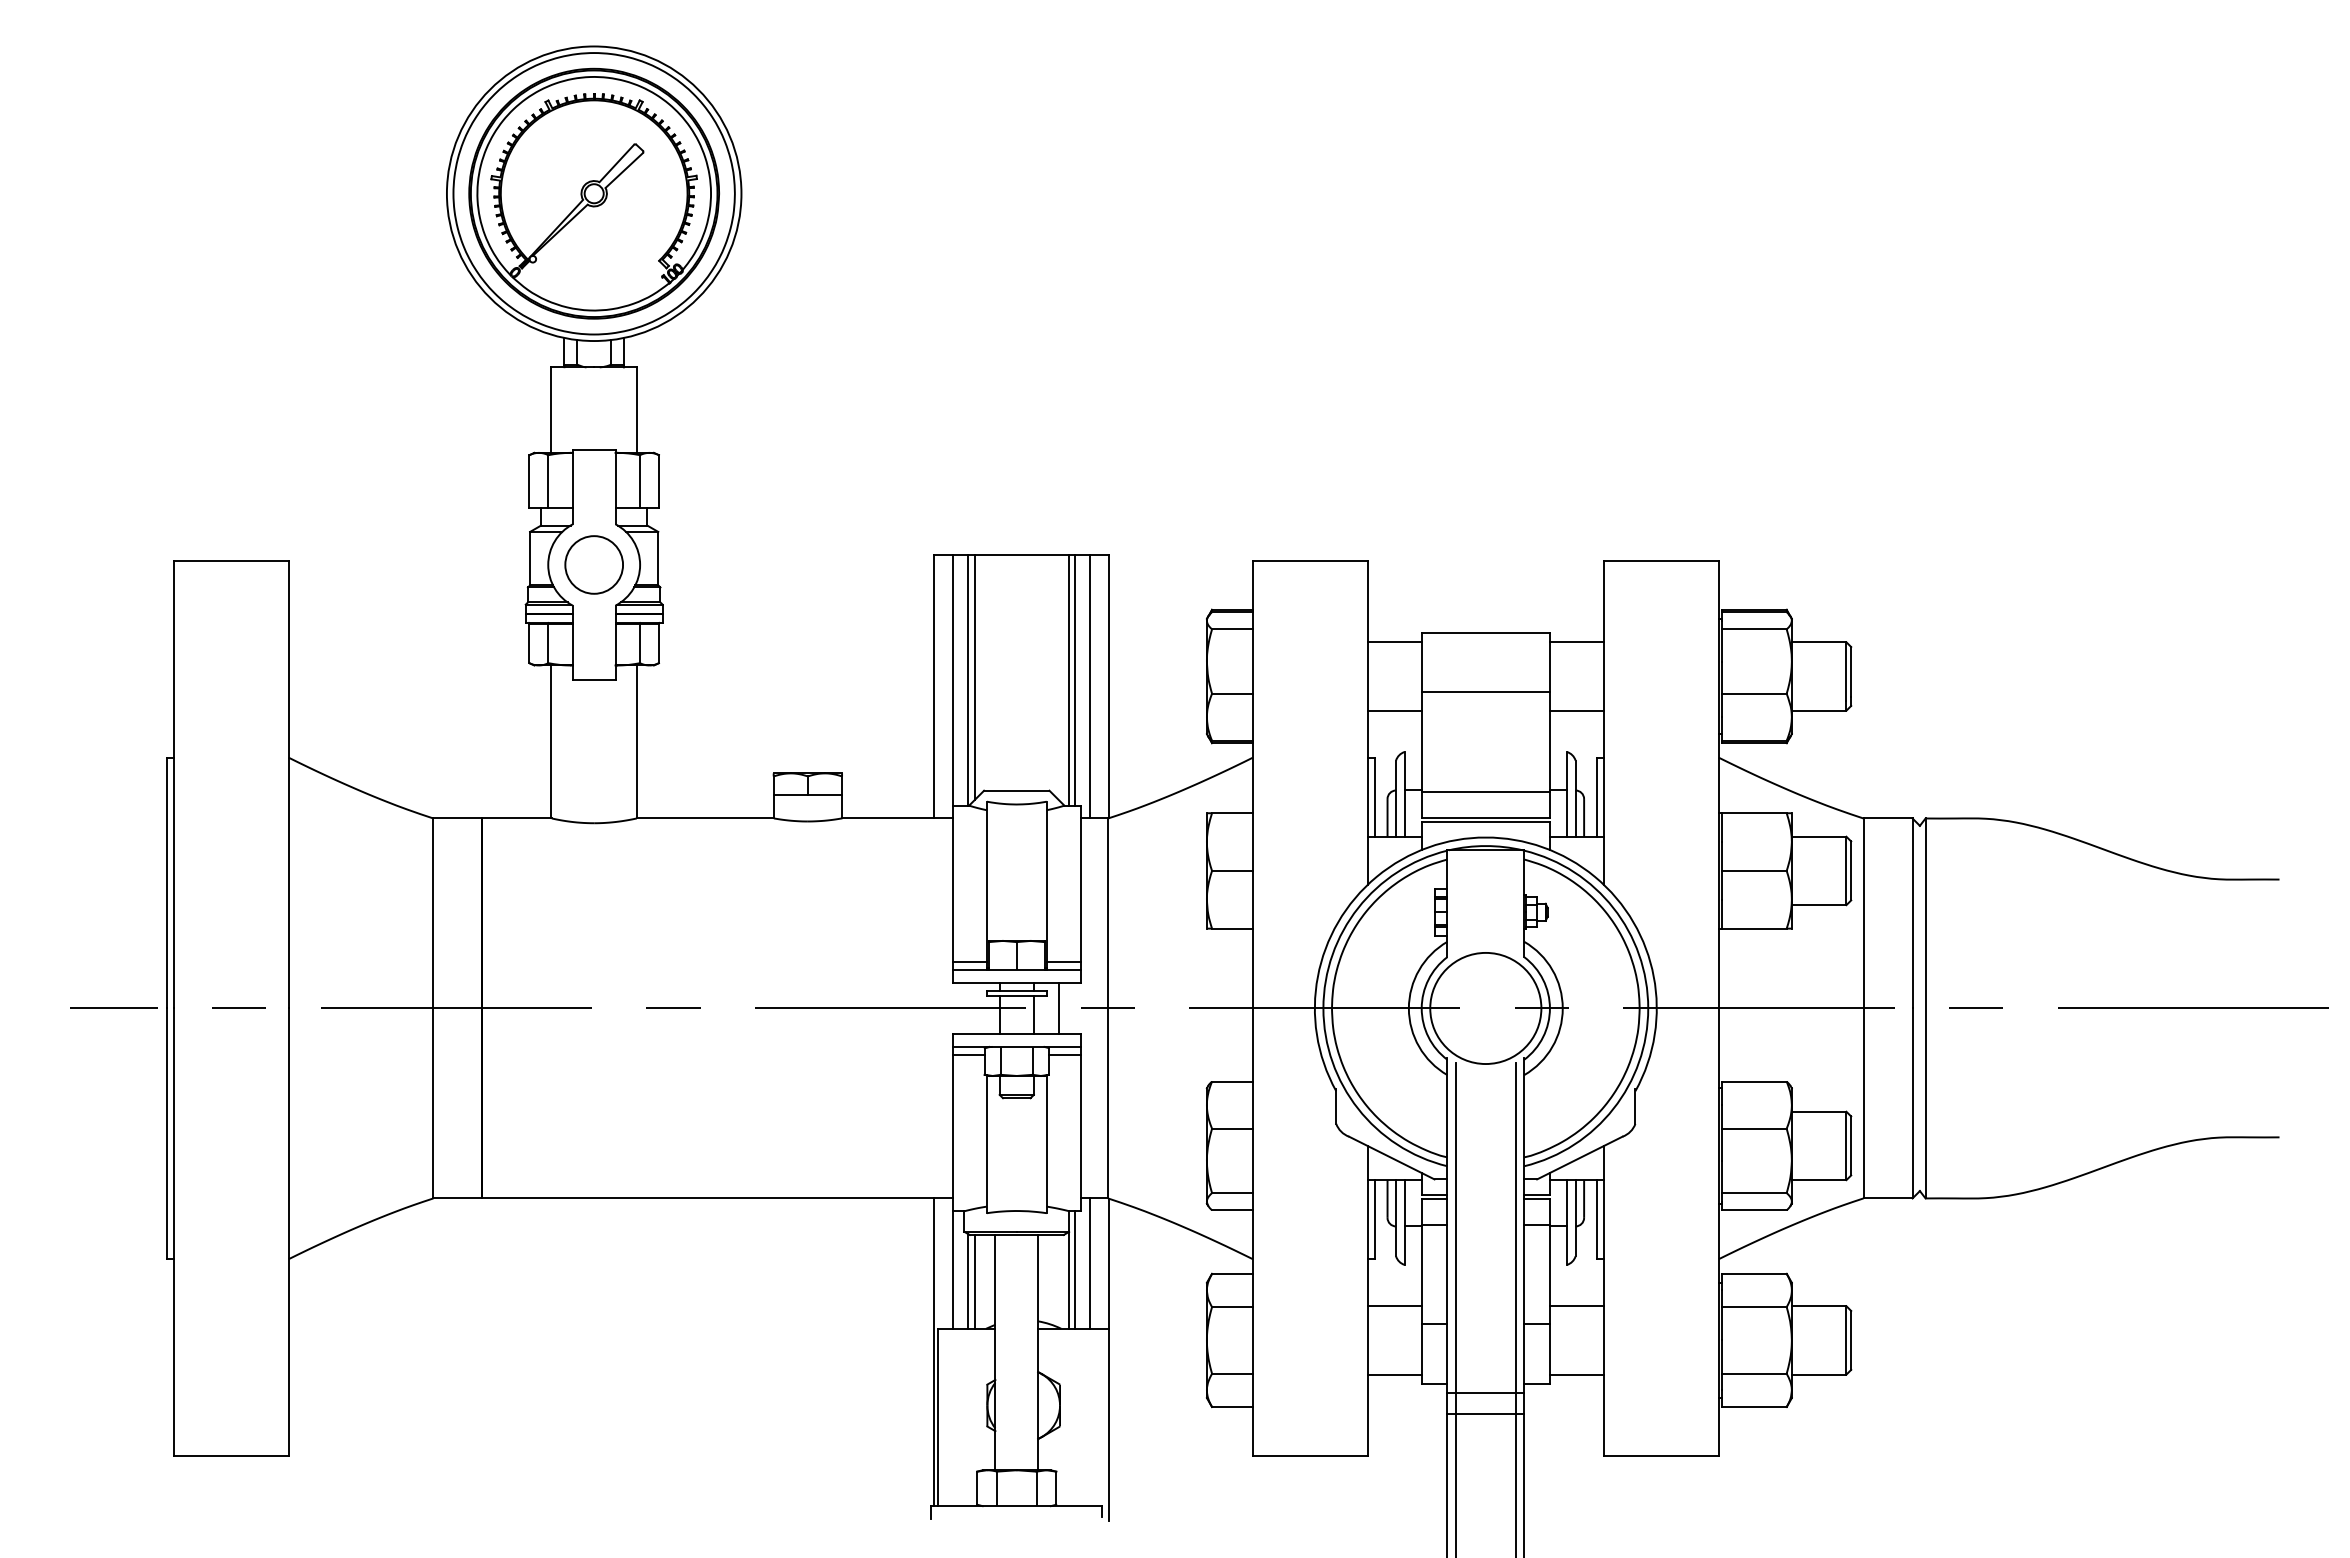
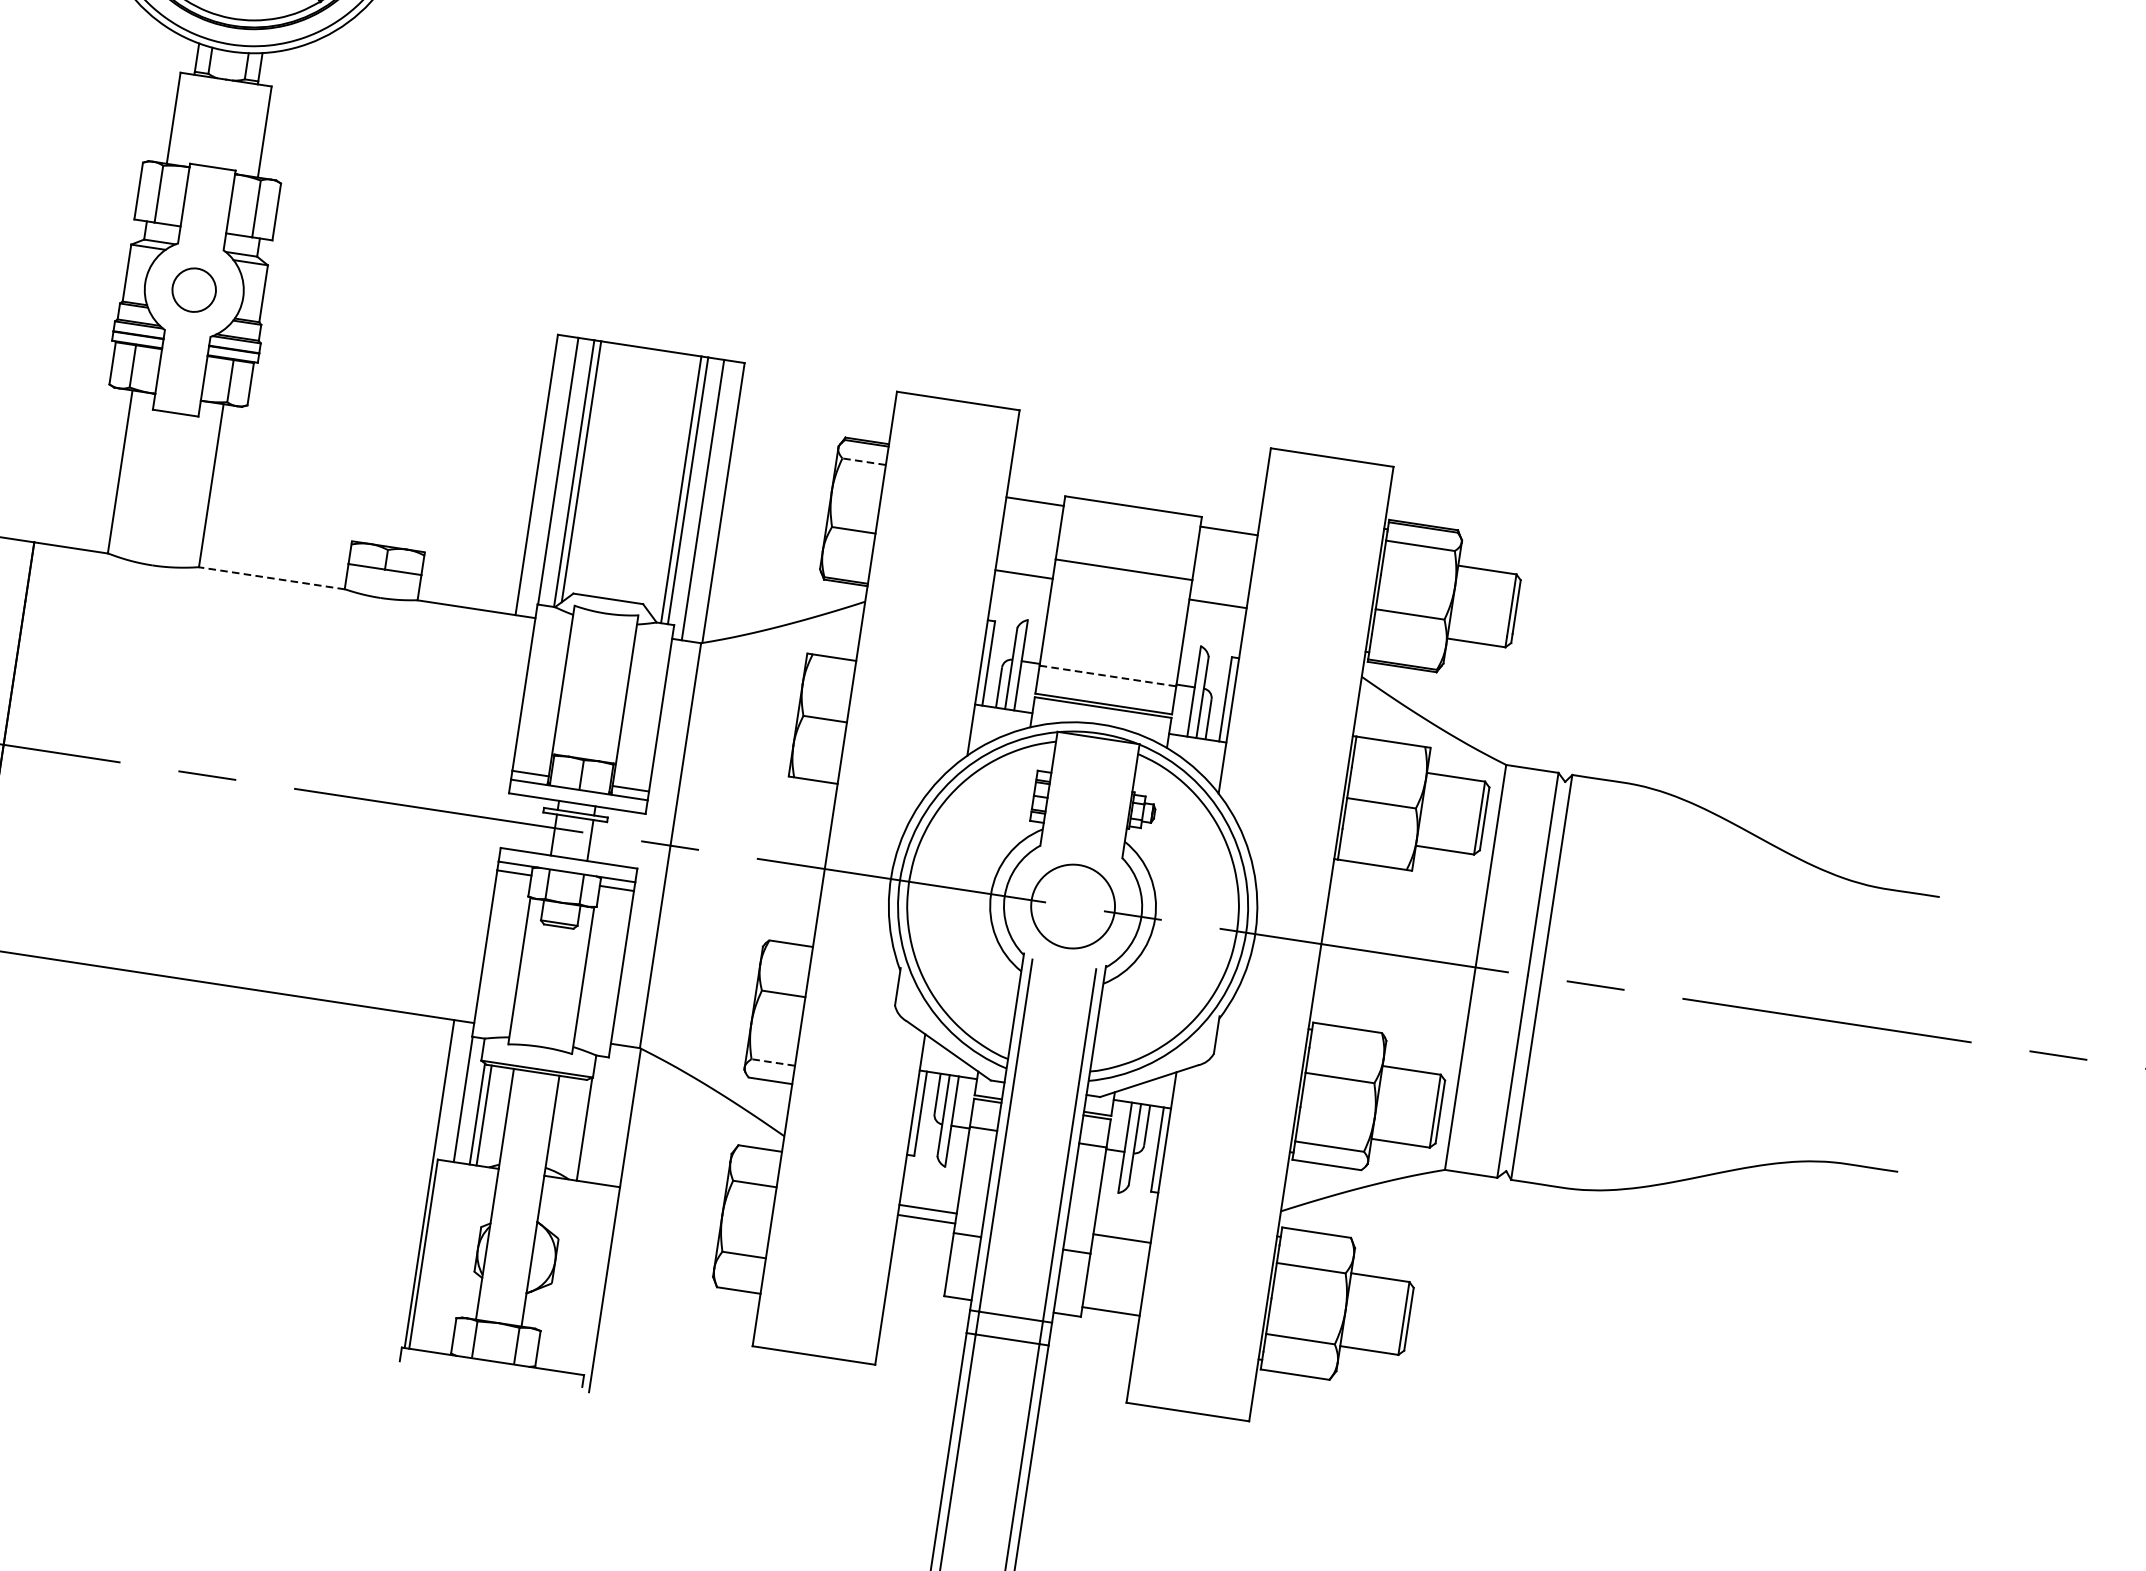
circle: (593, 564) -> (193, 289), size x0.7
line: (1231, 629) -> (863, 461), solid -> dashed
line: (1486, 792) -> (1108, 676), solid -> dashed
line: (705, 818) -> (272, 578), solid -> dashed
line: (1059, 1008) -> (618, 837), removed
circle: (1485, 1008) -> (1072, 906), size x0.7
line: (1231, 1193) -> (772, 1062), solid -> dashed
line: (1089, 1263) -> (609, 1114), removed
line: (1074, 1269) -> (592, 1118), removed
line: (1394, 1374) -> (926, 1219), moved

